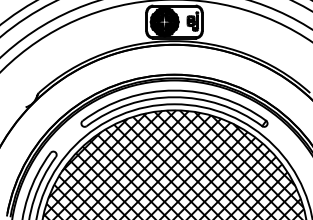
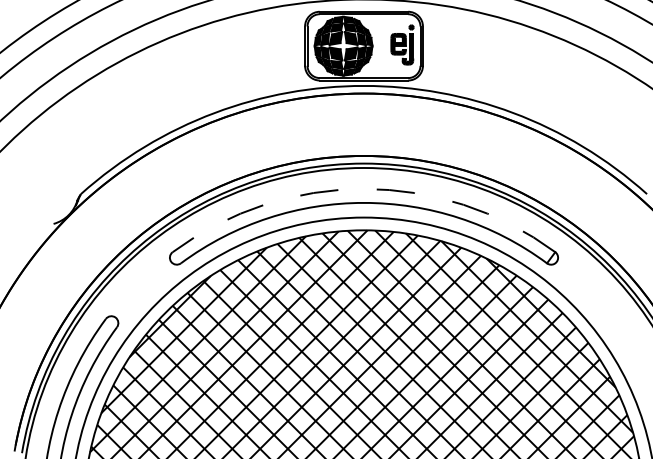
arc: (174, 90) -> (364, 188), solid -> dashed

